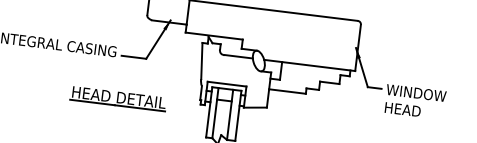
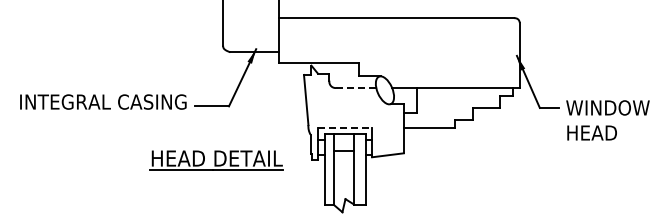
line: (238, 56) -> (356, 87), solid -> dashed
line: (227, 84) -> (345, 127), solid -> dashed
part: (118, 98) -> (216, 160), moved

